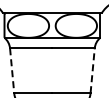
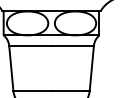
line: (12, 70) -> (11, 68), dashed -> solid
line: (92, 70) -> (91, 68), dashed -> solid

